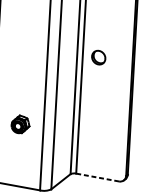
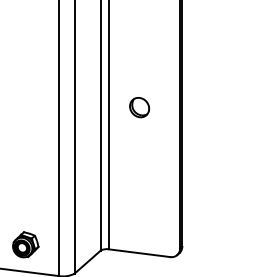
part: (98, 57) -> (139, 107), moved
part: (20, 124) -> (25, 244), moved
line: (97, 177) -> (139, 253), dashed -> solid

